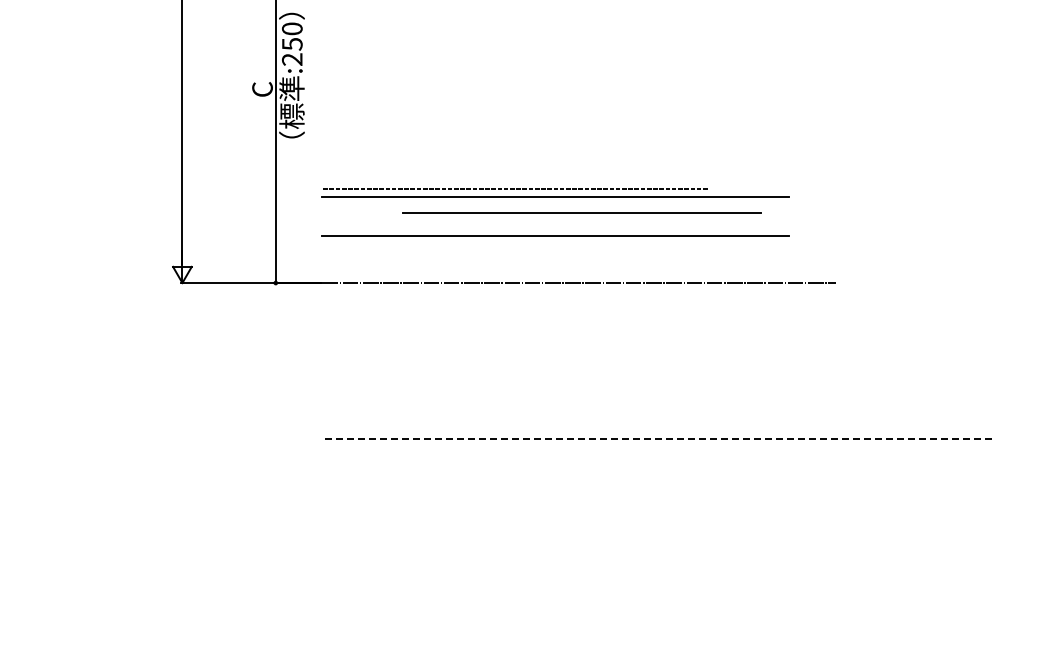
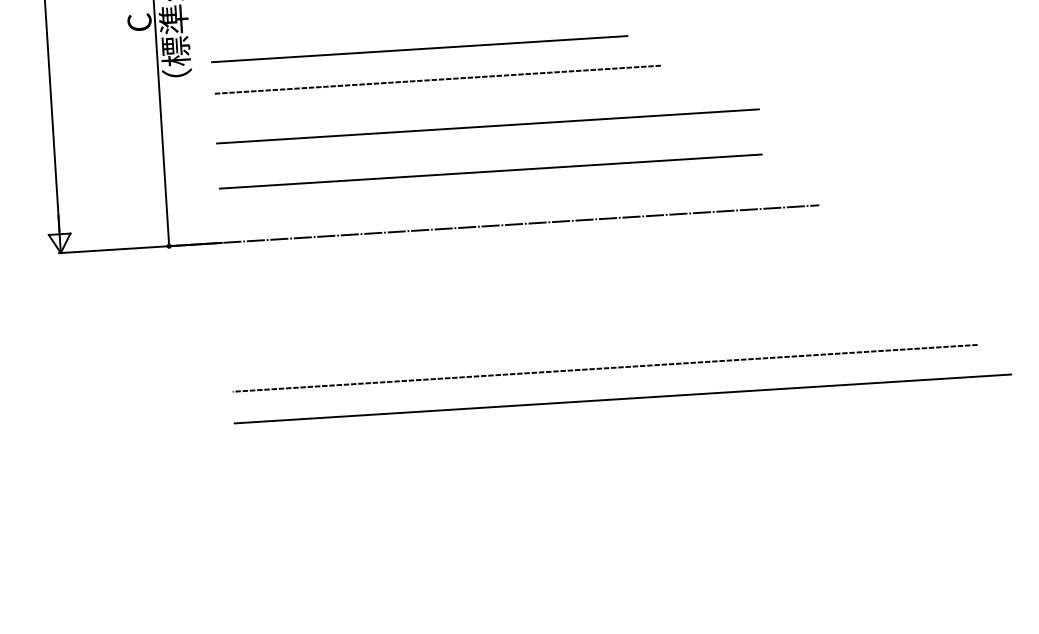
line: (514, 188) -> (436, 79), moved
line: (581, 212) -> (418, 48), moved
line: (643, 411) -> (605, 368), added
line: (657, 438) -> (623, 398), dashed -> solid

